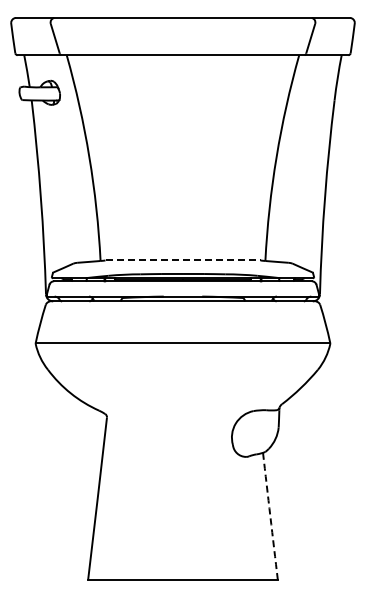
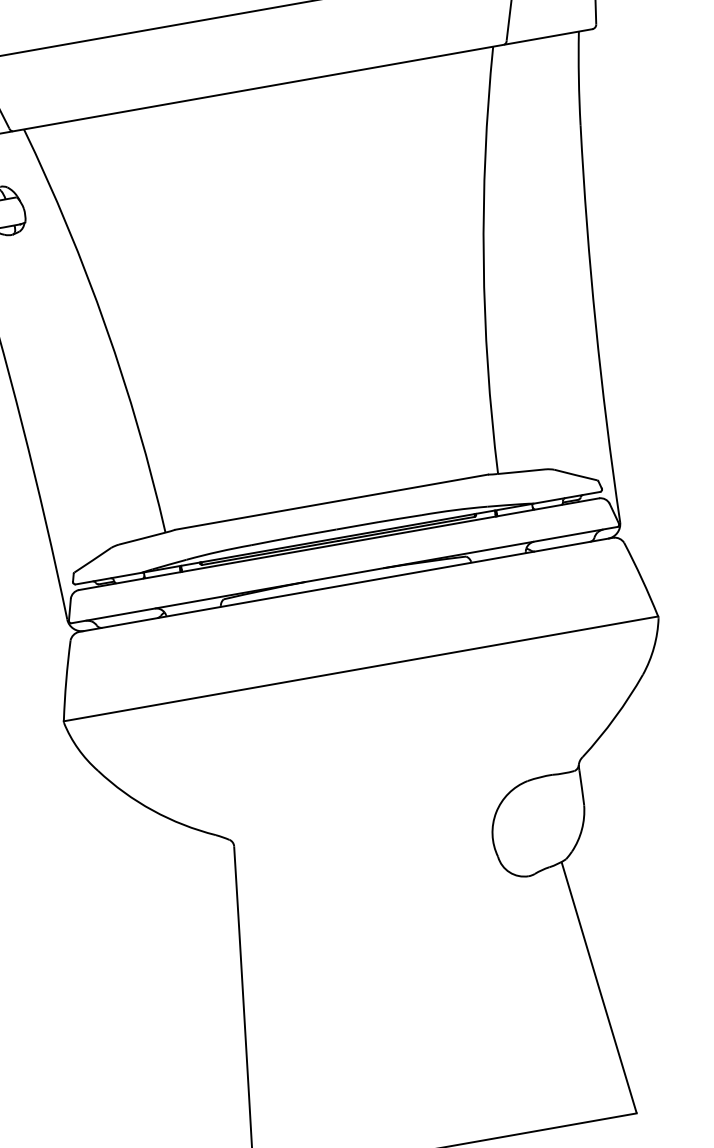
line: (183, 260) -> (332, 502), dashed -> solid
arc: (270, 516) -> (599, 987), dashed -> solid

